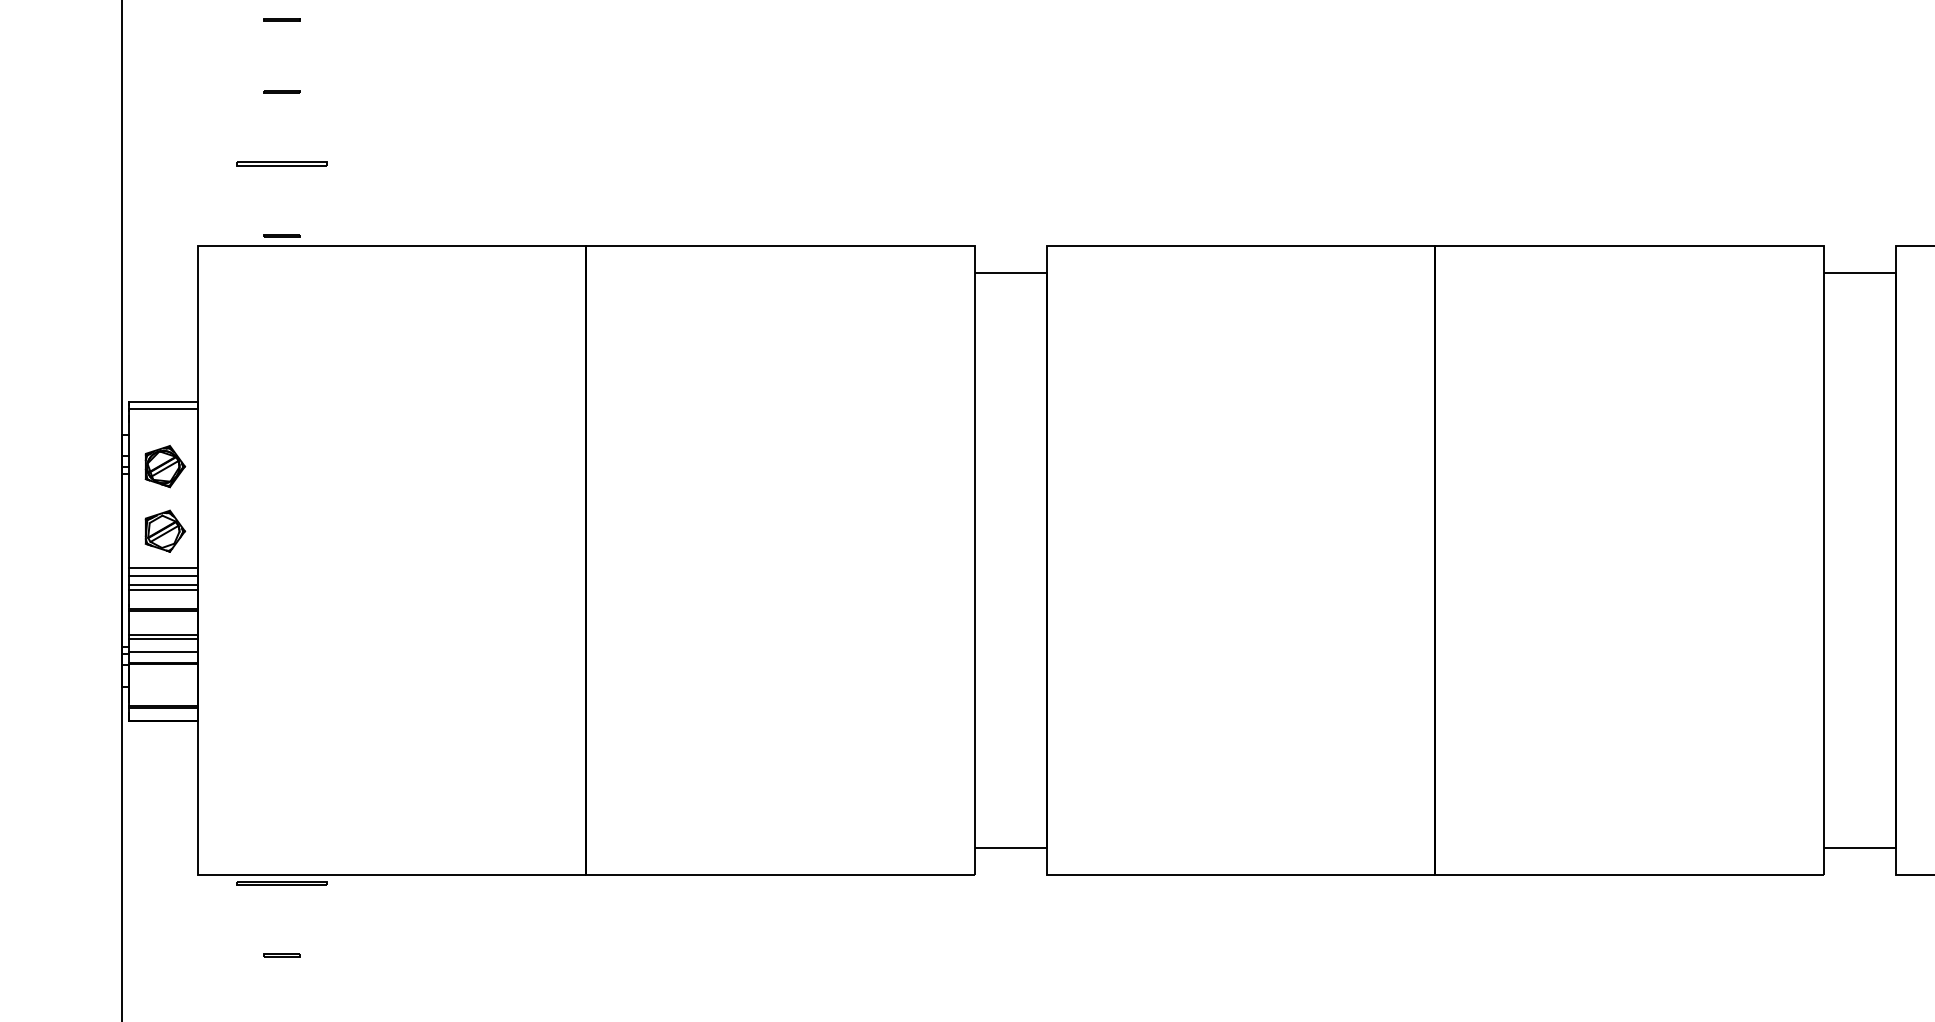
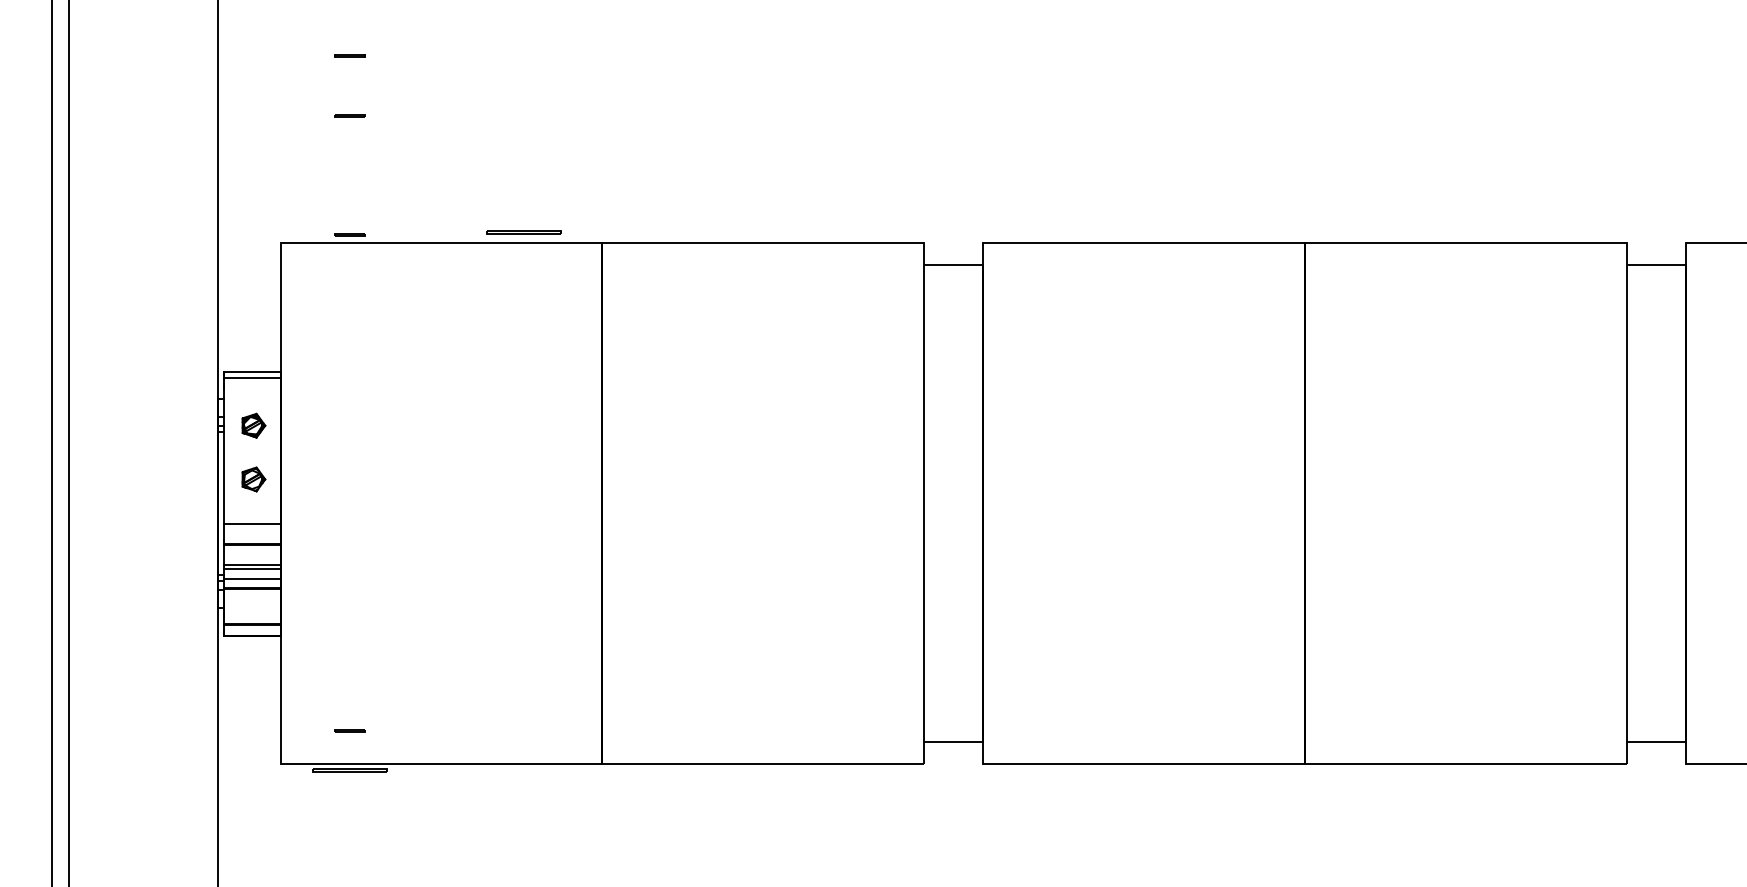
line: (280, 162) -> (523, 231), moved
part: (164, 466) -> (253, 425), size x0.7
part: (164, 531) -> (253, 479), size x0.7
line: (162, 568) -> (251, 510), removed
line: (162, 576) -> (251, 516), removed
line: (162, 590) -> (251, 528), removed
line: (280, 954) -> (349, 730), moved

